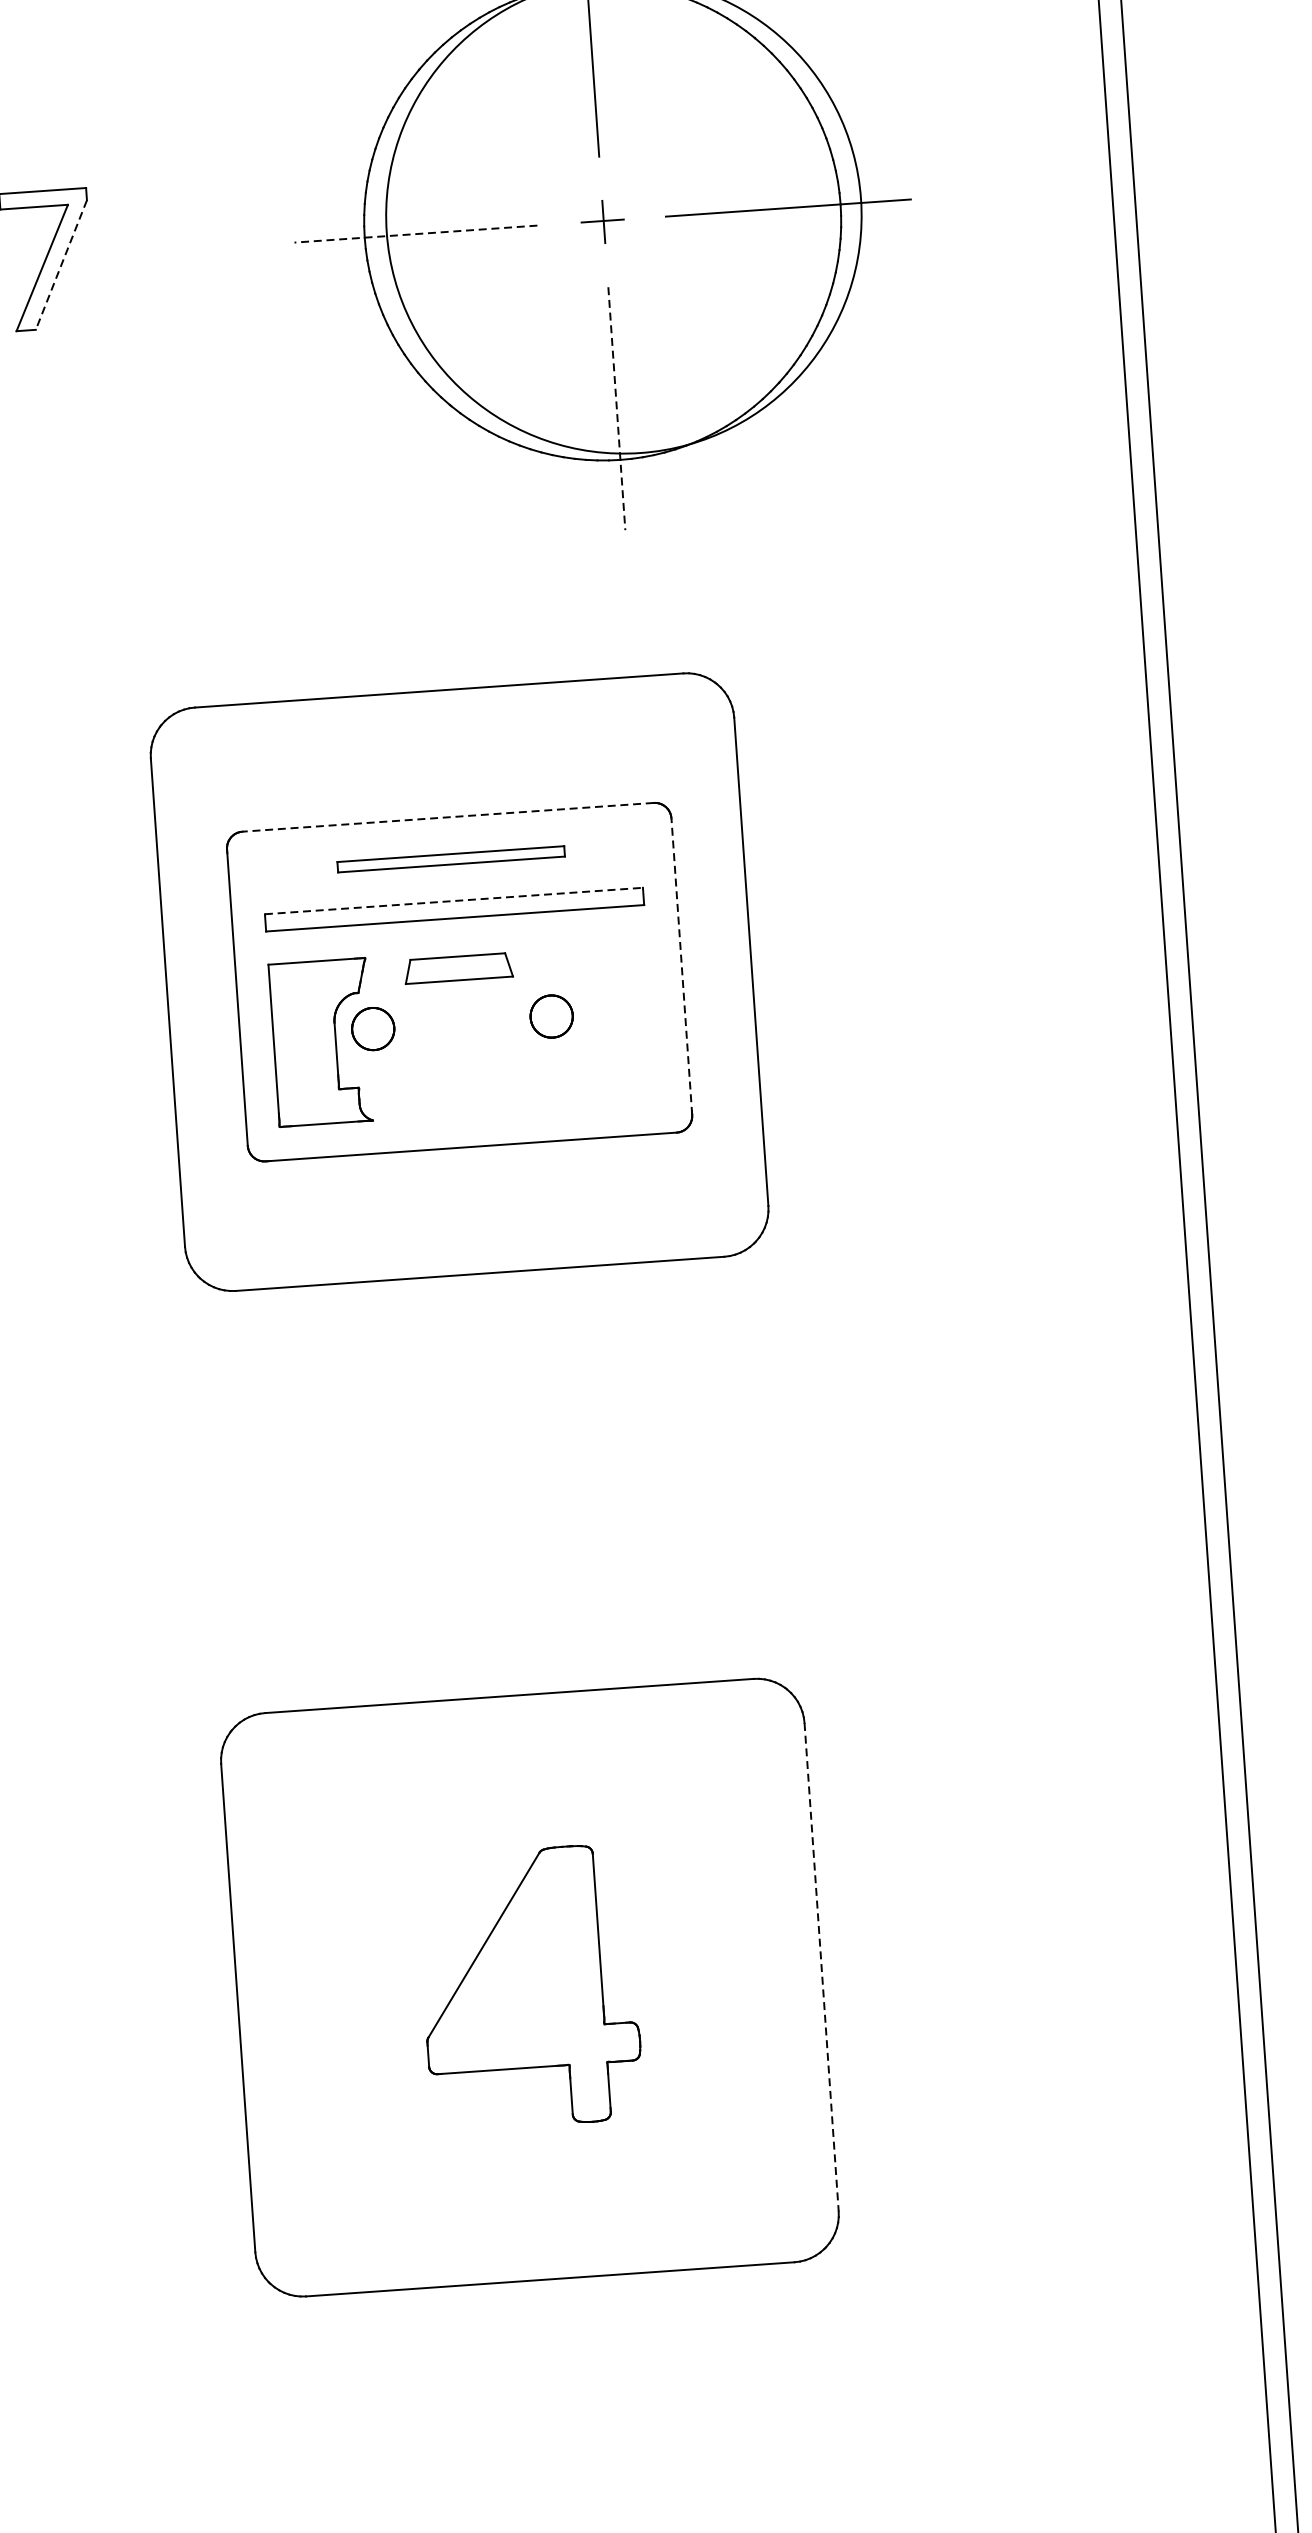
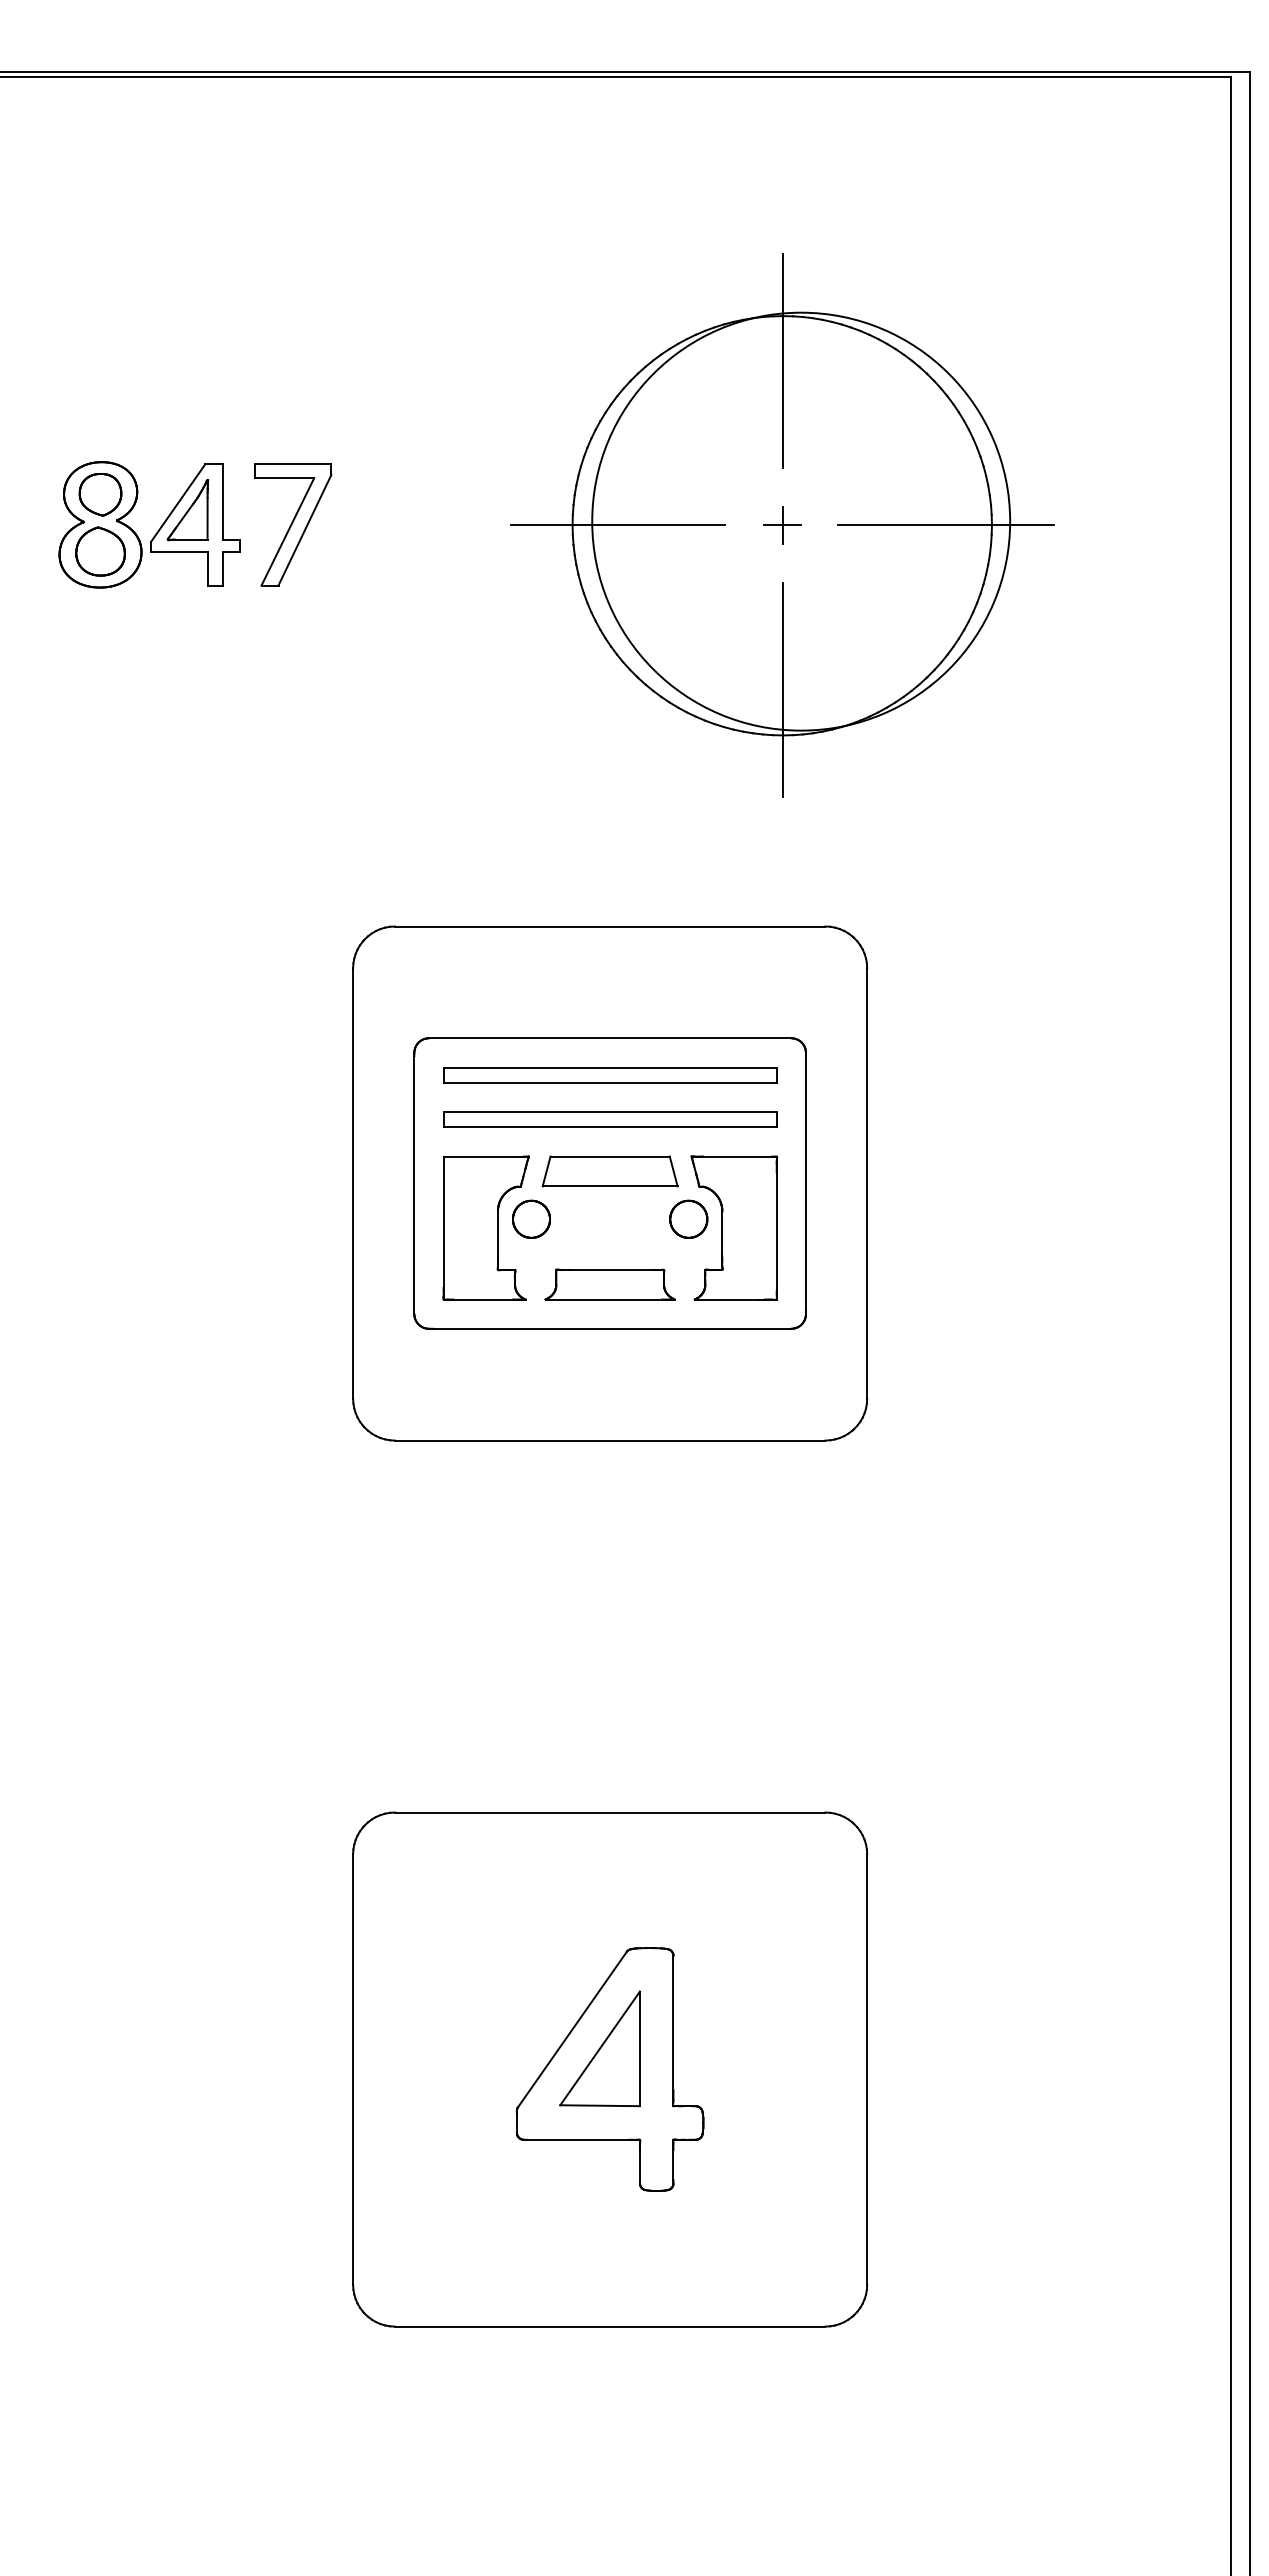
line: (415, 233) -> (617, 524), dashed -> solid
line: (60, 265) -> (304, 530), dashed -> solid
line: (617, 408) -> (783, 690), dashed -> solid
line: (447, 817) -> (609, 1038), dashed -> solid
part: (451, 859) -> (610, 1075), size x1.67
line: (454, 901) -> (610, 1112), dashed -> solid
line: (681, 966) -> (805, 1183), dashed -> solid
part: (457, 968) -> (609, 1171), size x1.43
part: (604, 1022) -> (734, 1227), added
part: (466, 1096) -> (609, 1284), added
part: (516, 1964) -> (599, 2048), added
line: (822, 1968) -> (867, 2070), dashed -> solid

